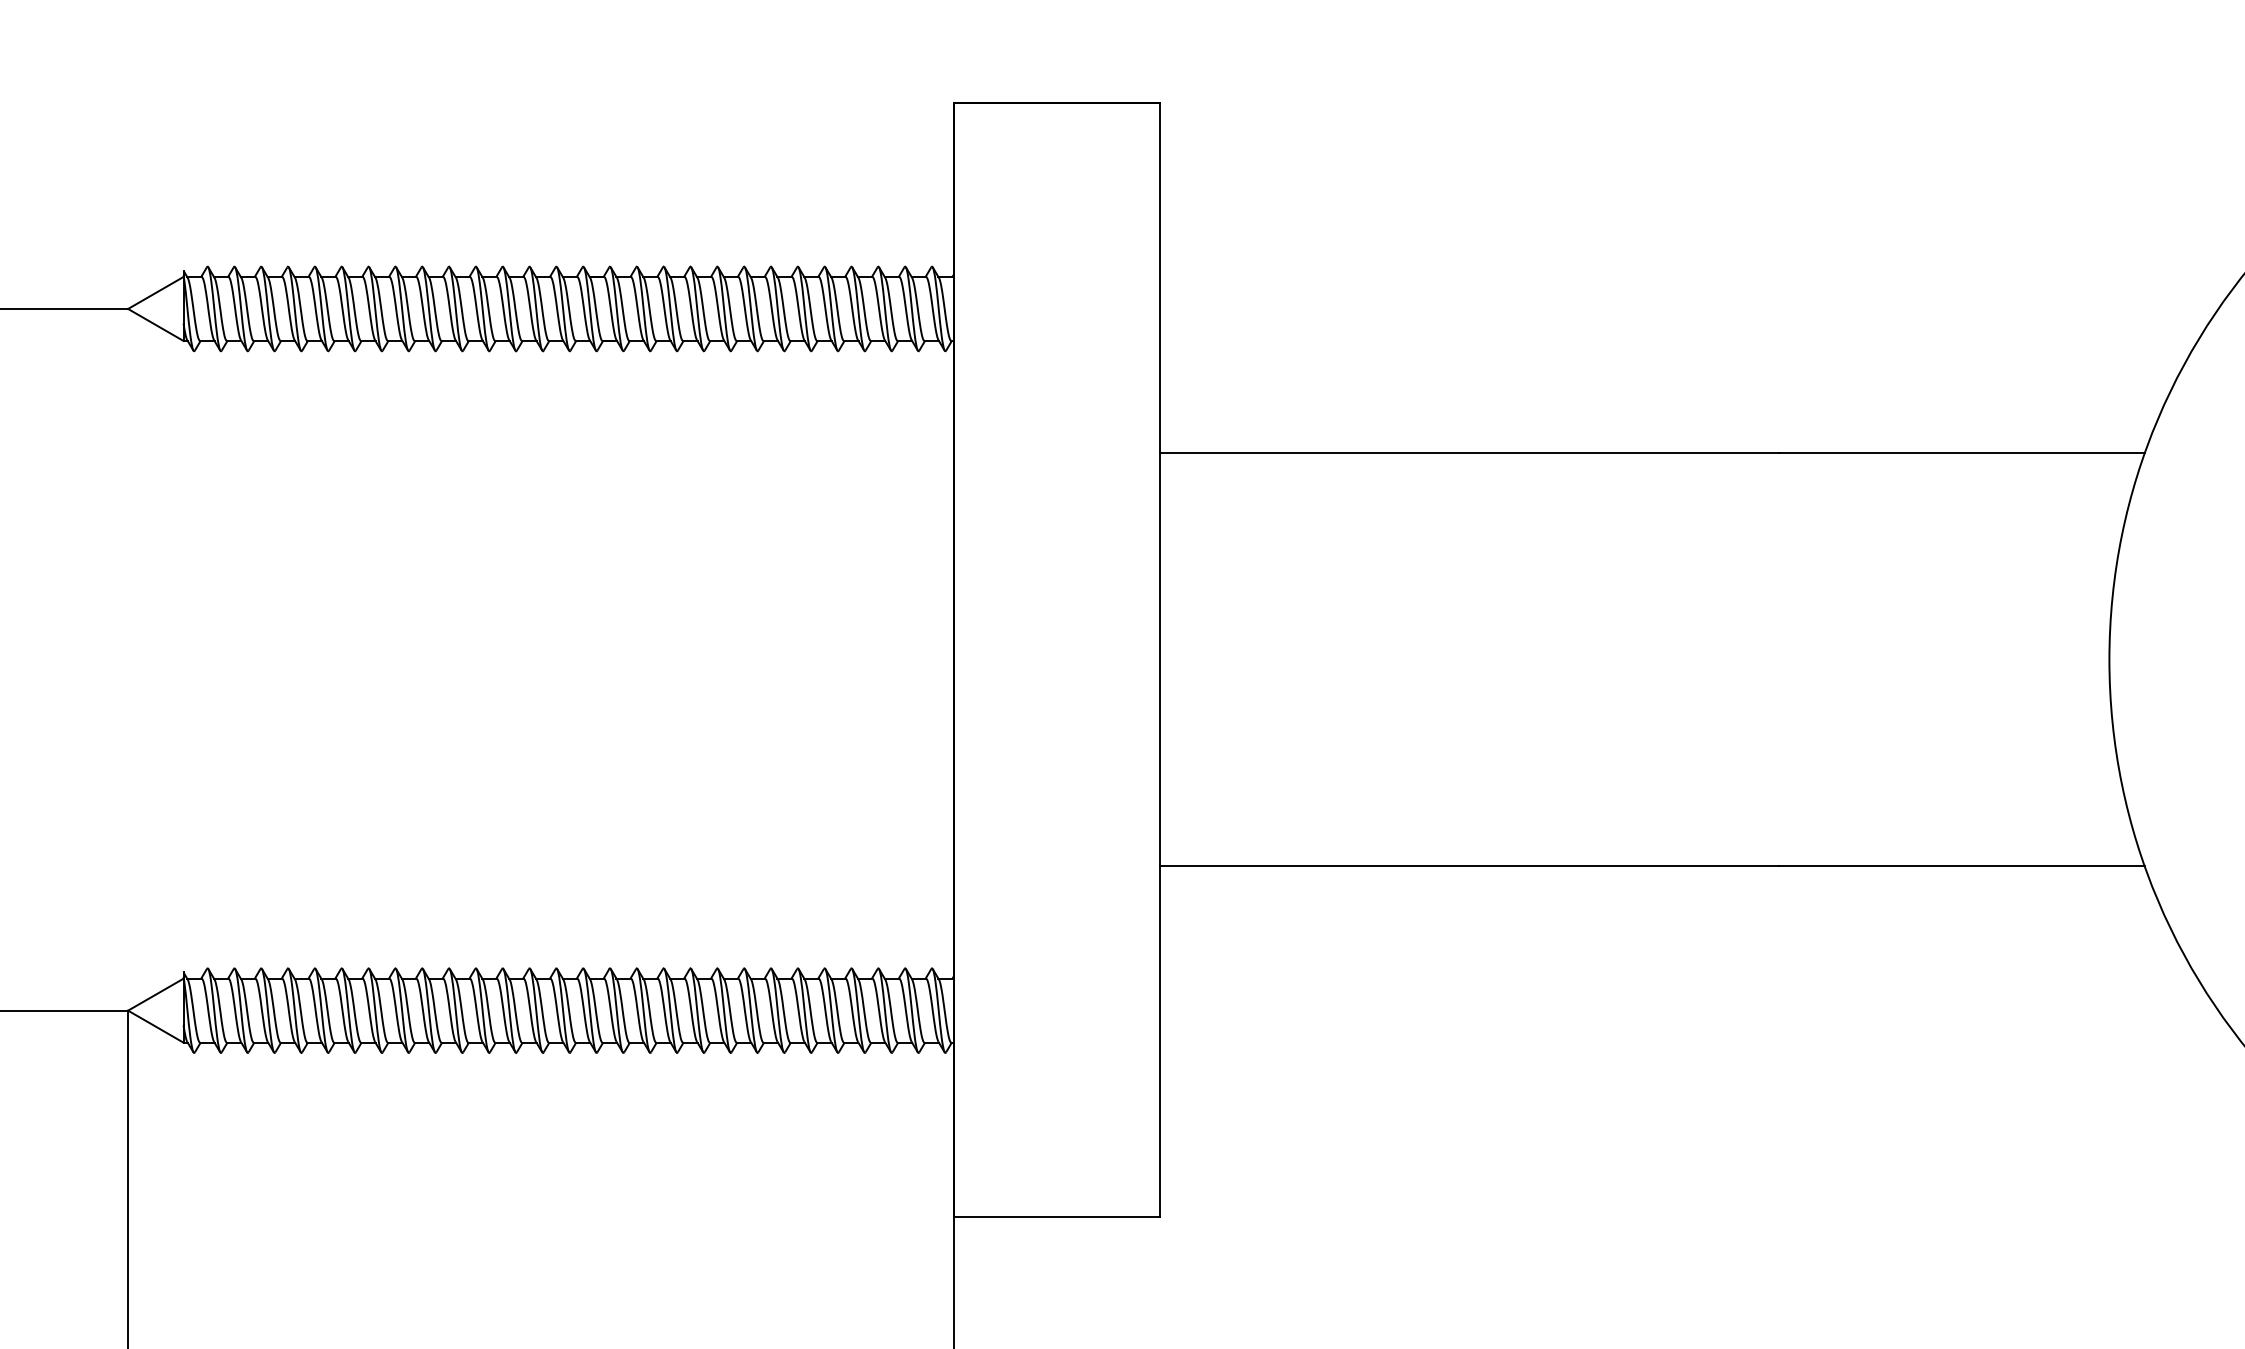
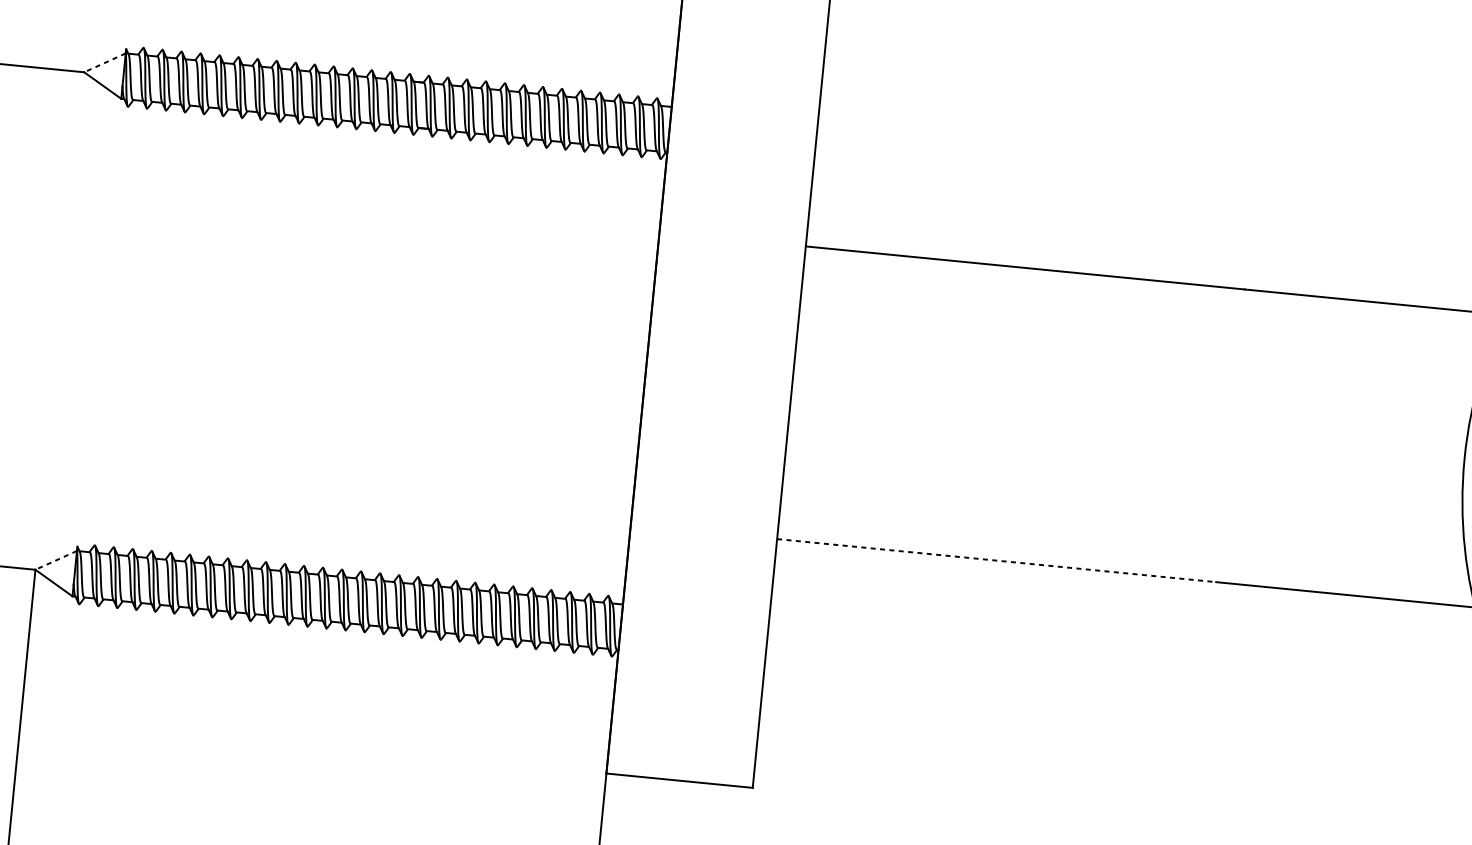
line: (155, 292) -> (104, 62), solid -> dashed
line: (1469, 866) -> (996, 560), solid -> dashed
line: (155, 994) -> (55, 560), solid -> dashed

